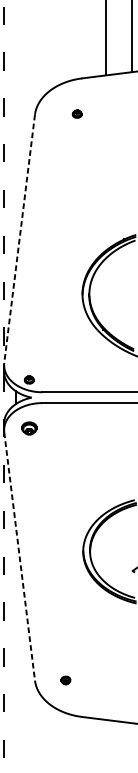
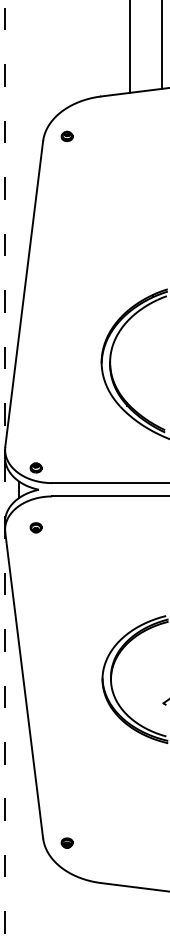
part: (76, 113) -> (66, 135), moved
line: (19, 239) -> (24, 294), dashed -> solid
part: (28, 428) -> (35, 527), size x0.62
line: (19, 556) -> (24, 685), dashed -> solid
part: (65, 679) -> (66, 842), moved

